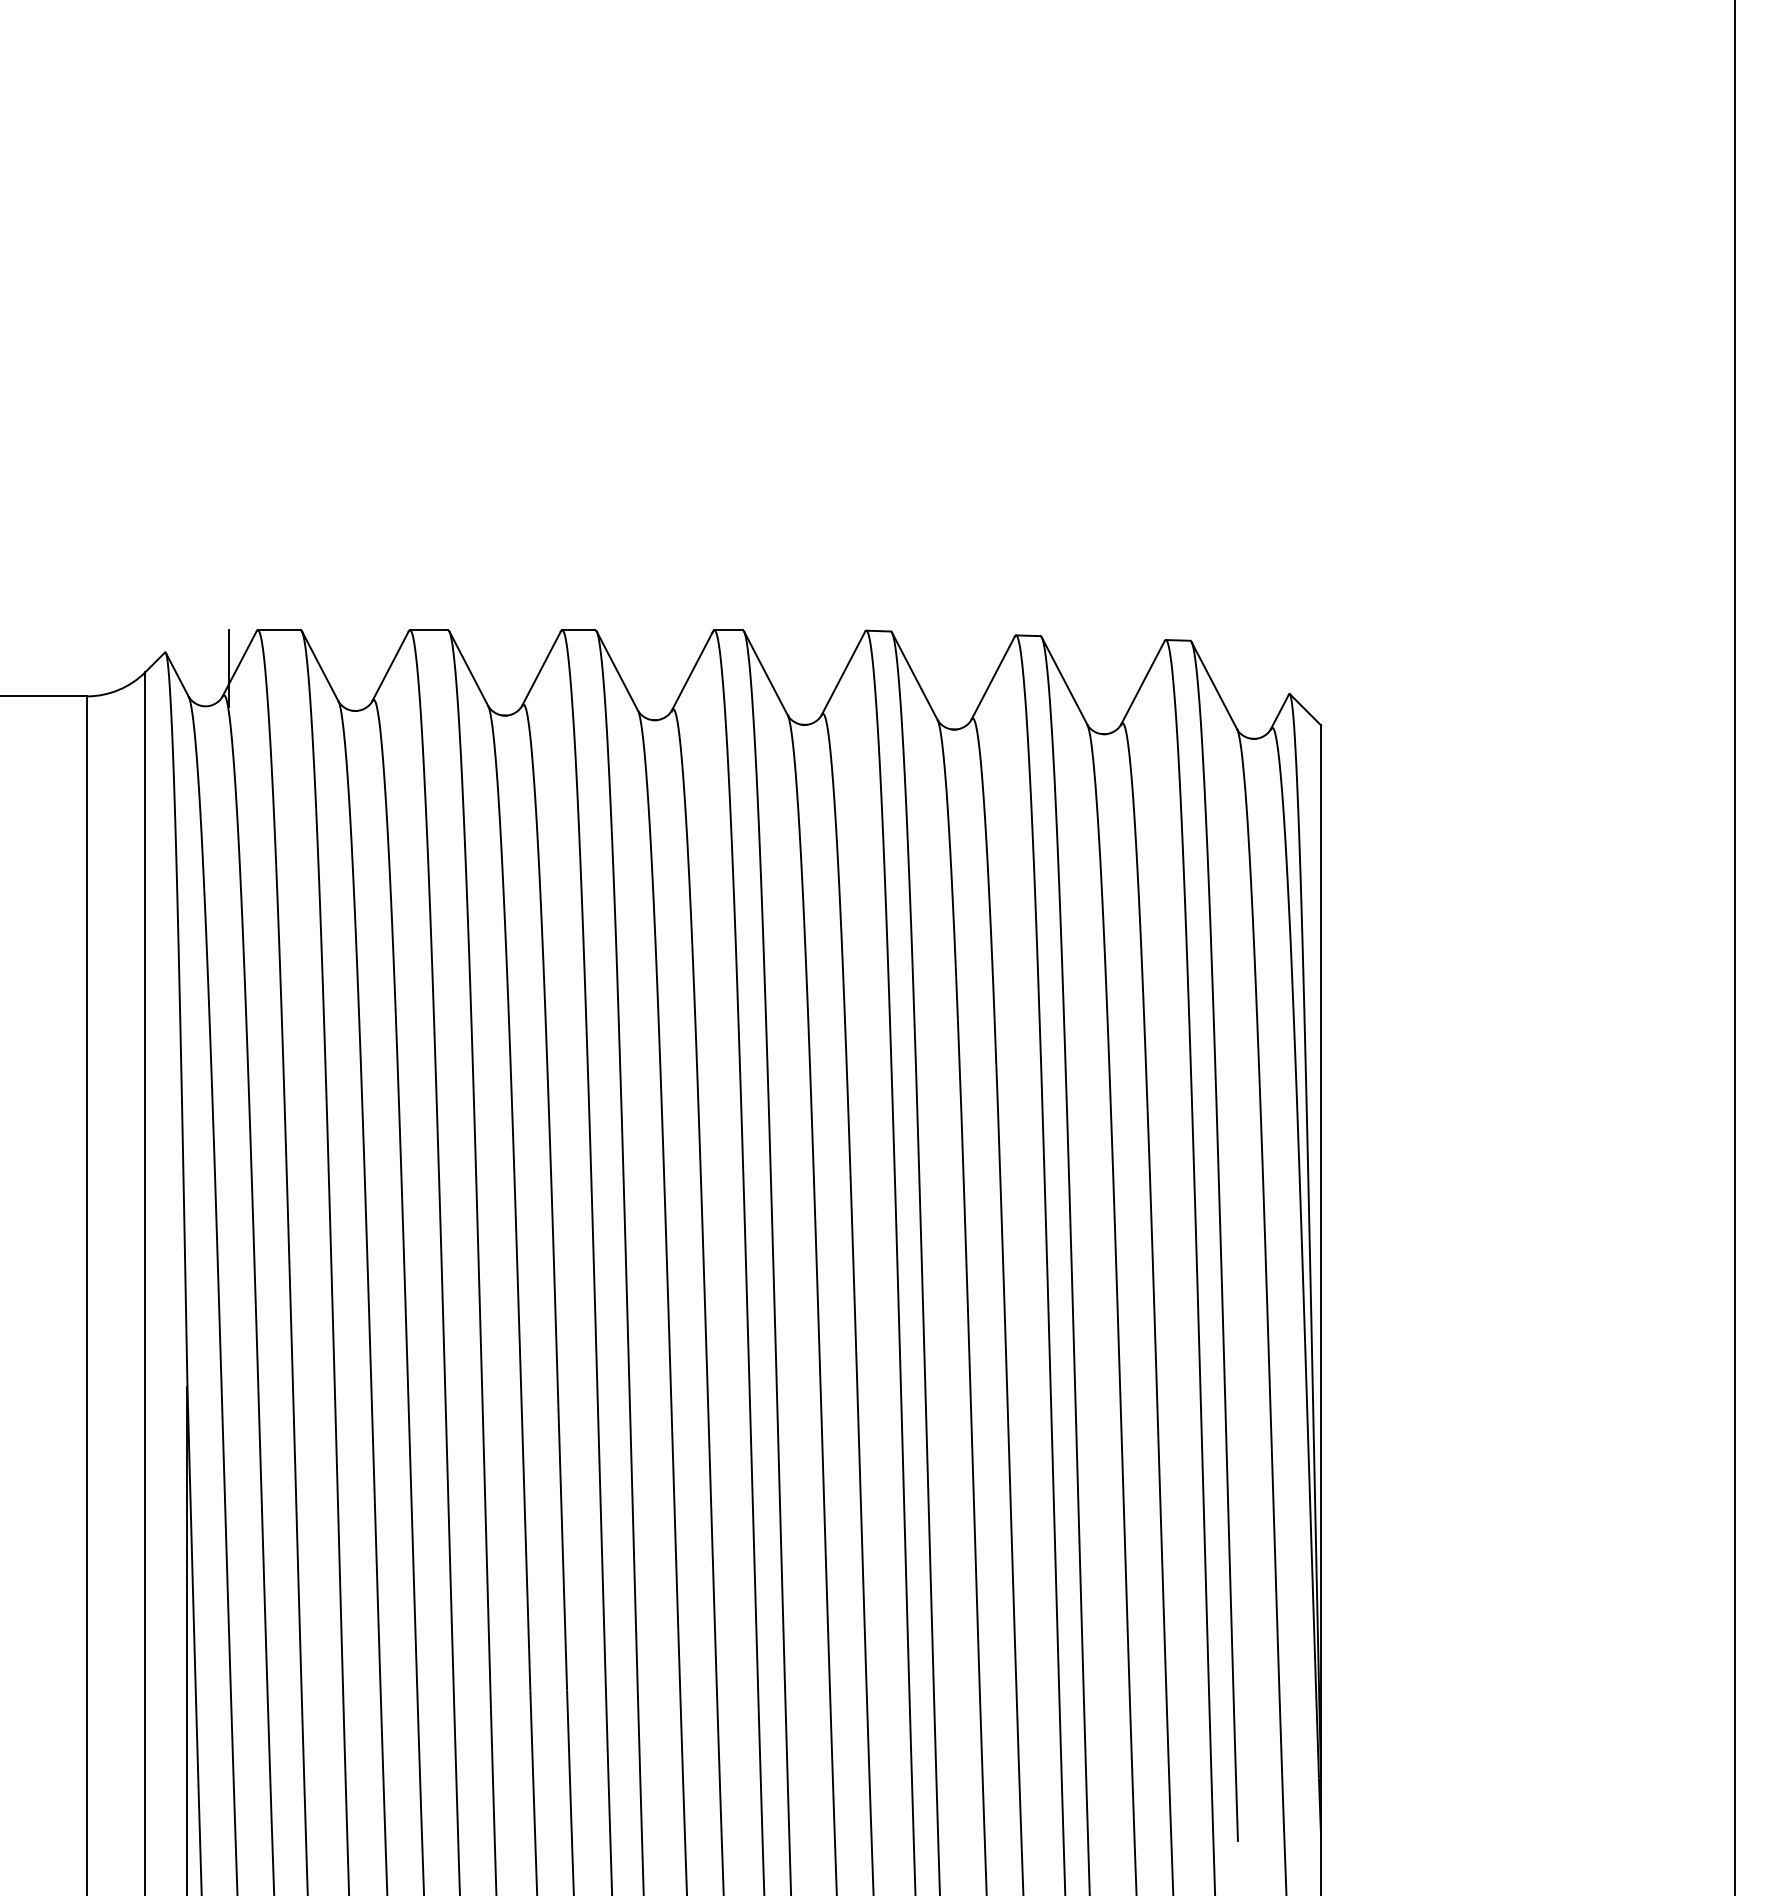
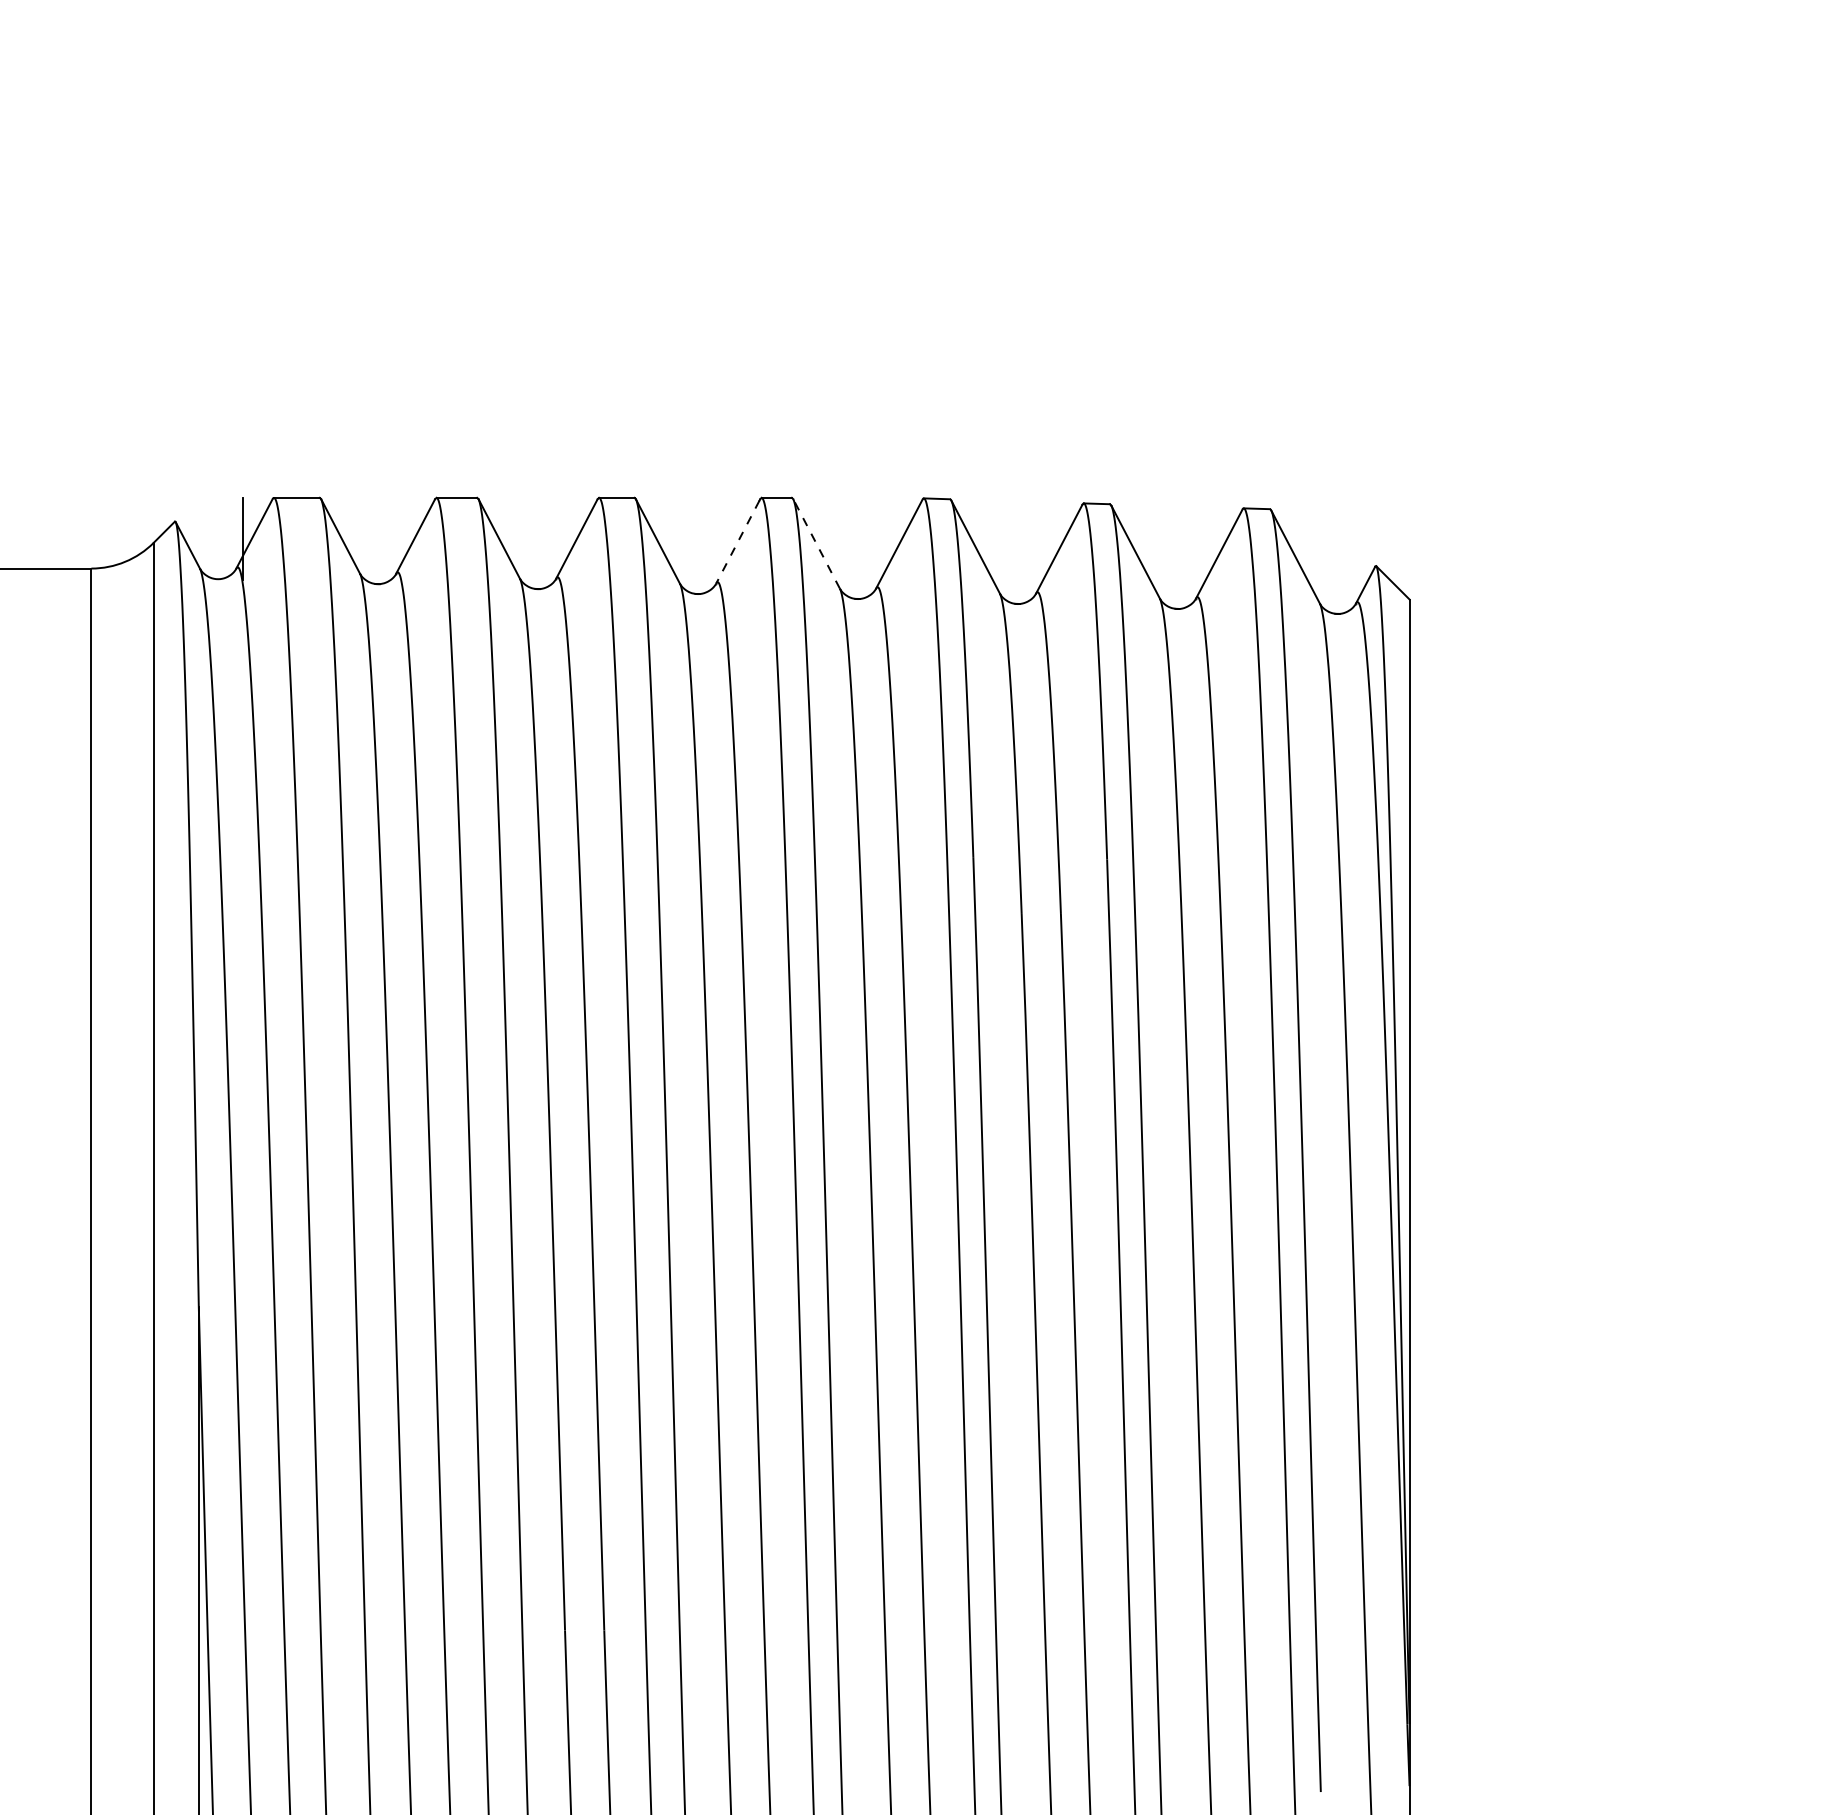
line: (692, 671) -> (738, 541), solid -> dashed
line: (765, 672) -> (816, 543), solid -> dashed

